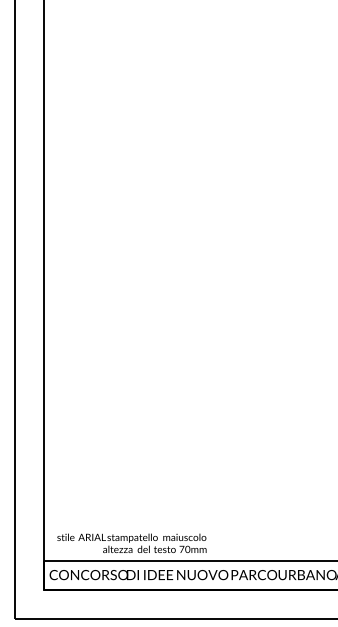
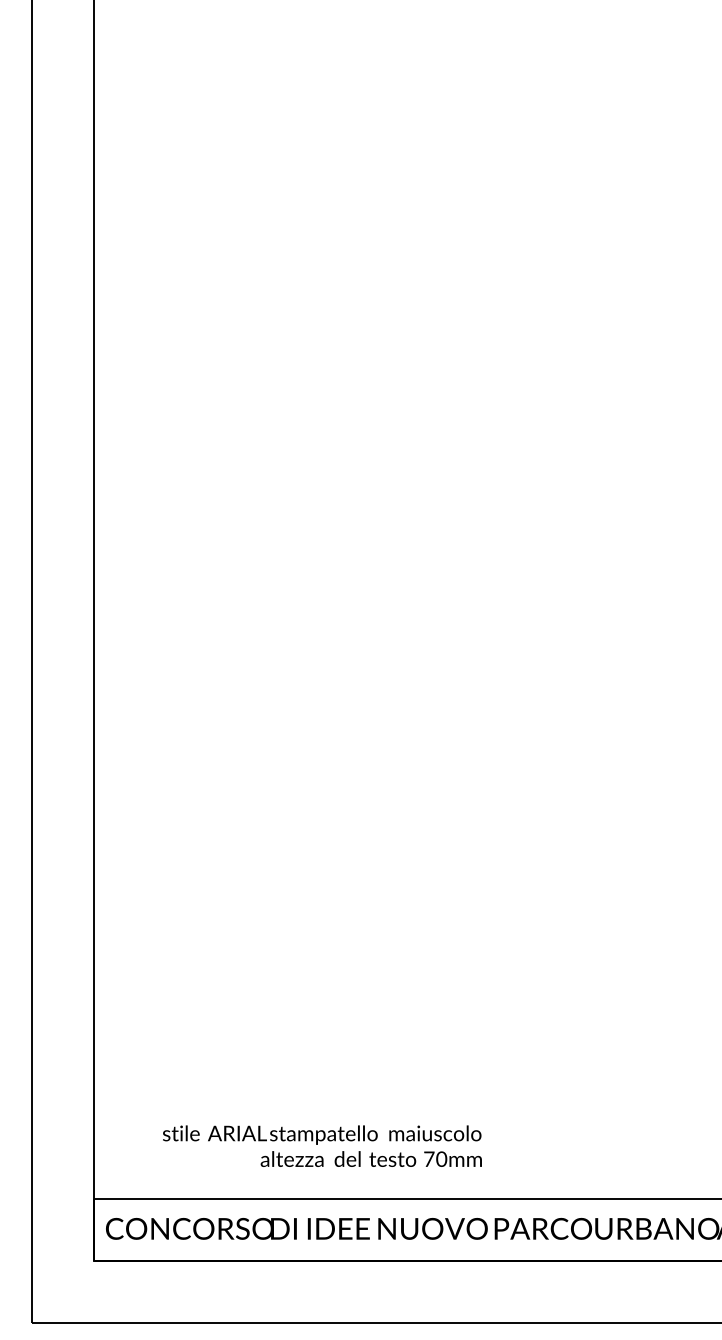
text: (131, 542) -> (321, 1144), moved

